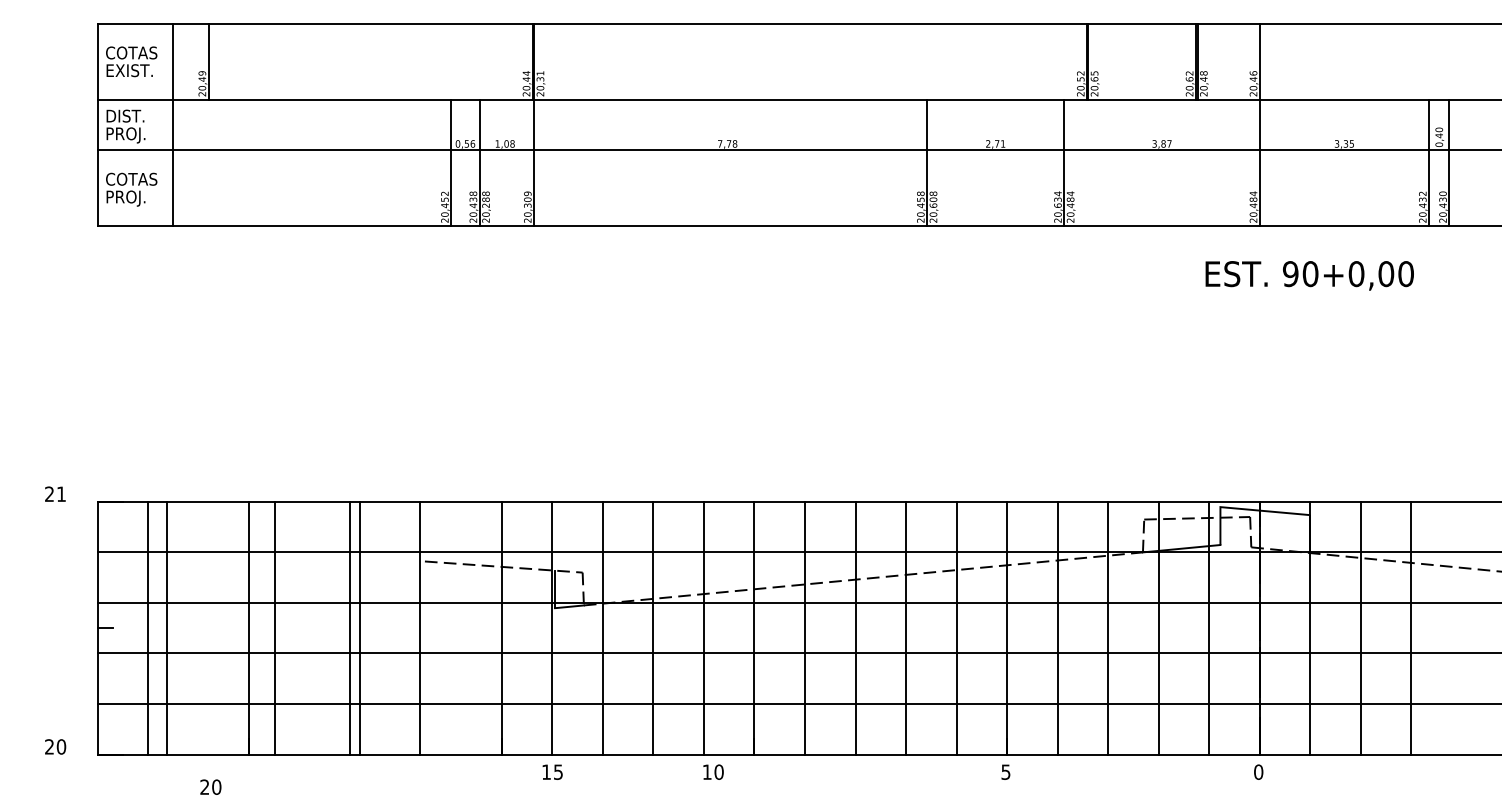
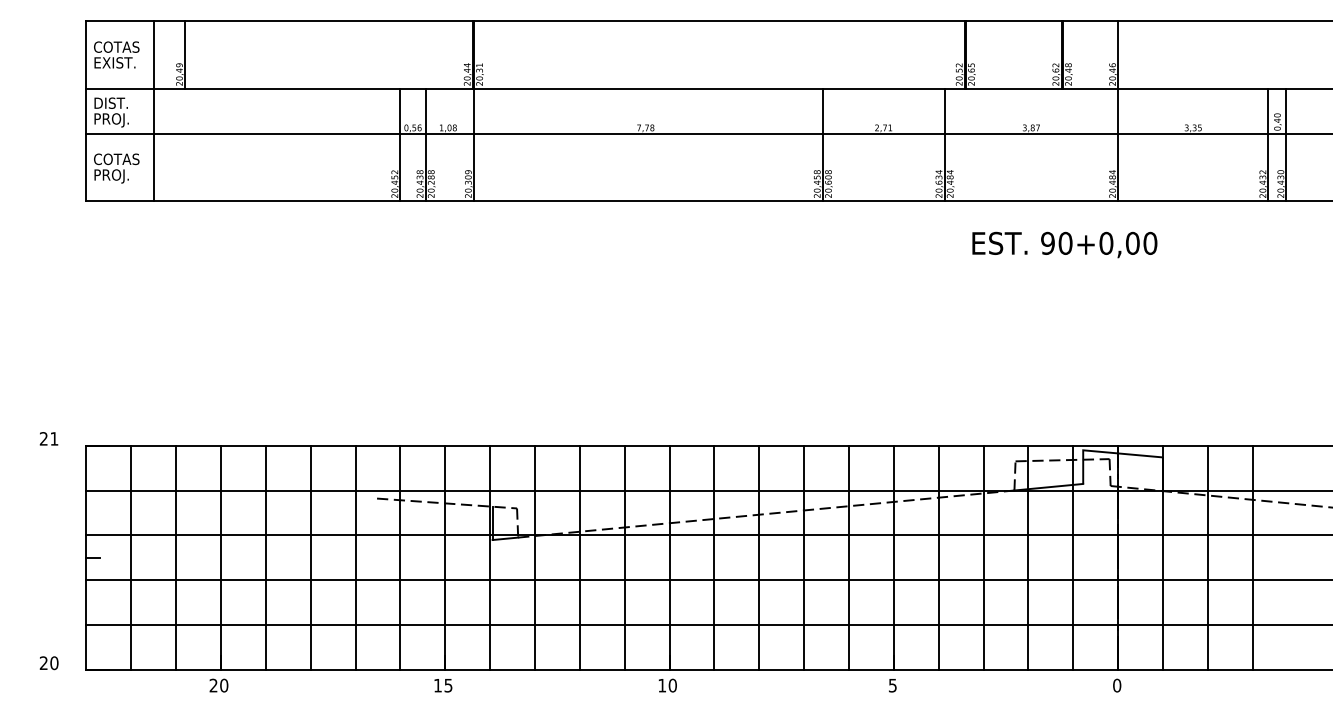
text: (1309, 275) -> (1064, 244), moved
line: (166, 627) -> (176, 557), moved
line: (274, 627) -> (265, 557), moved
line: (359, 627) -> (355, 557), moved
line: (420, 627) -> (400, 557), moved
text: (552, 771) -> (443, 685), moved
text: (713, 771) -> (667, 685), moved
text: (210, 786) -> (218, 685), moved

